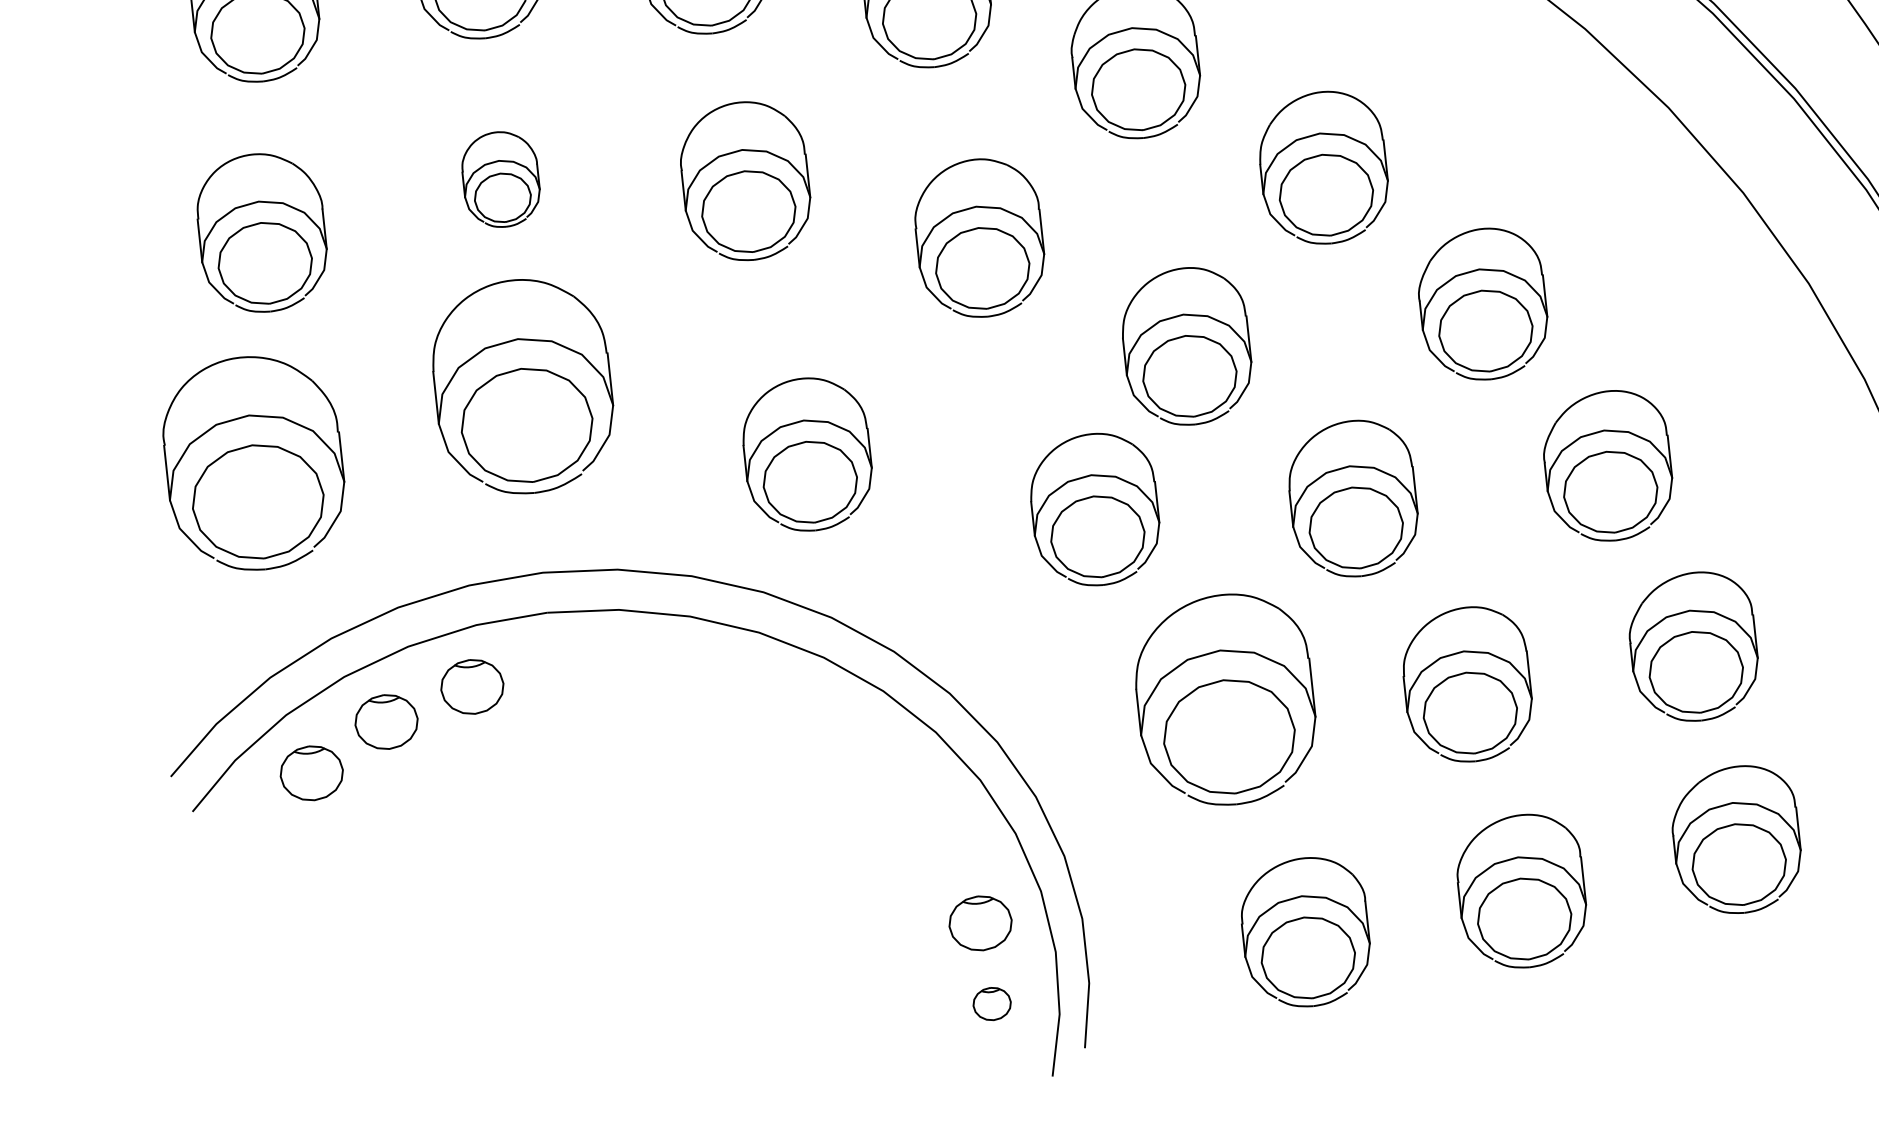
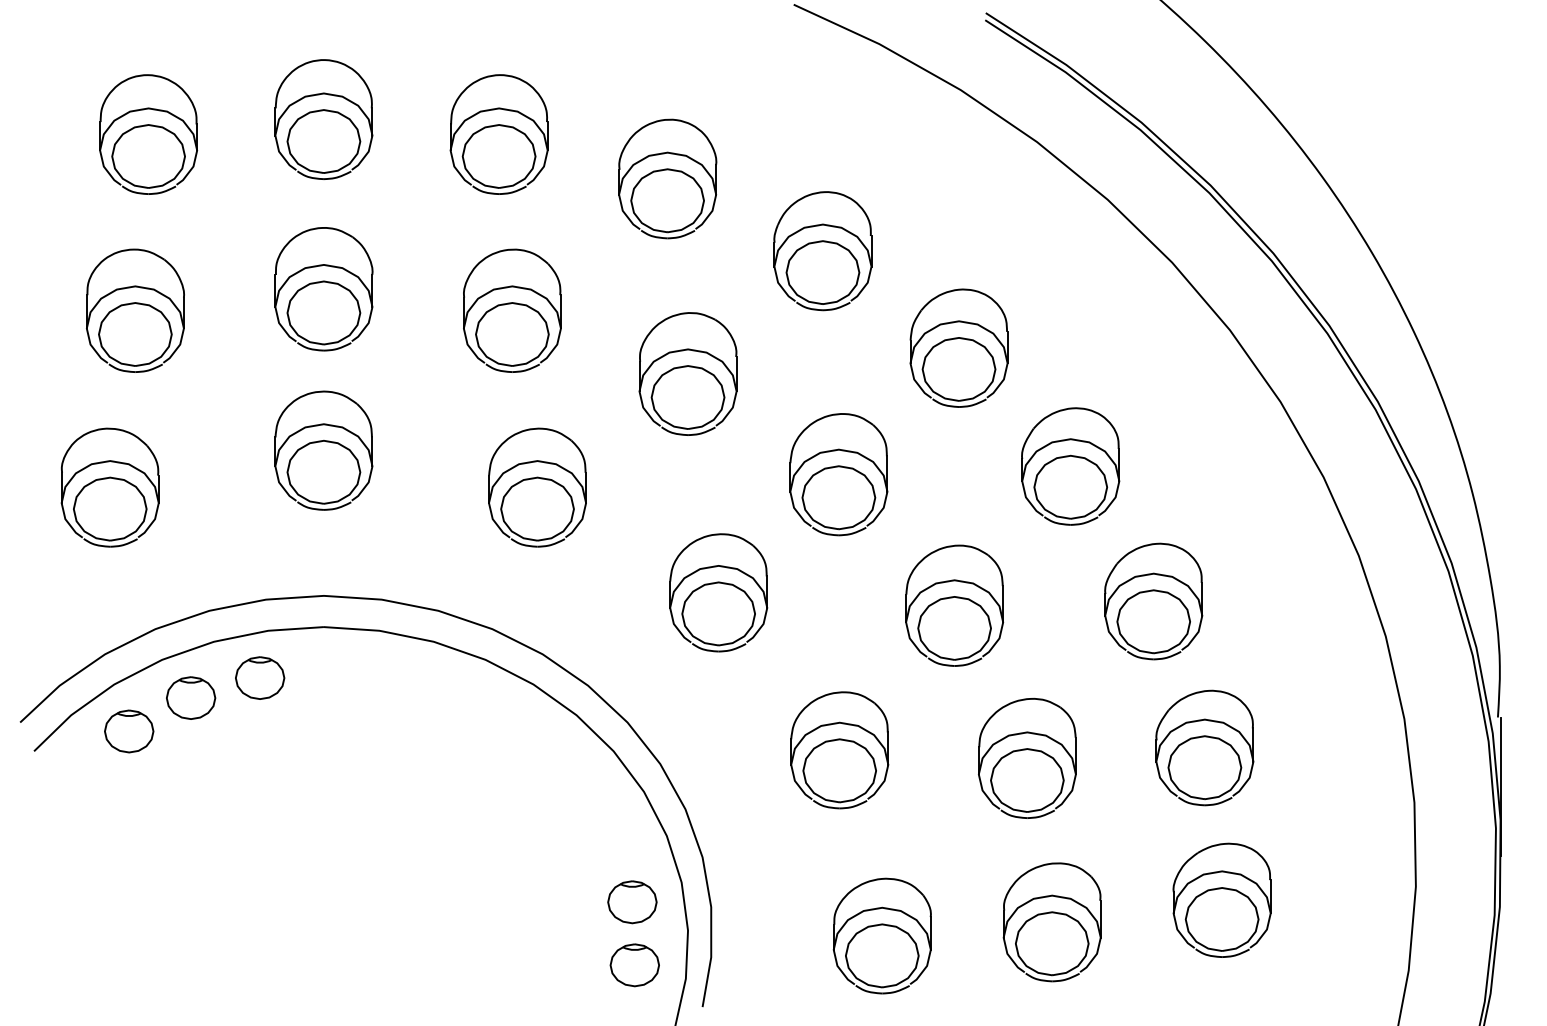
part: (500, 179) -> (323, 289), size x1.67
part: (522, 386) -> (323, 450), size x0.71
part: (807, 454) -> (537, 487), moved
part: (253, 463) -> (109, 487), size x0.71
part: (1094, 509) -> (718, 592), moved
part: (1225, 700) -> (839, 750), size x0.71
part: (991, 1004) -> (634, 965), size x1.67

